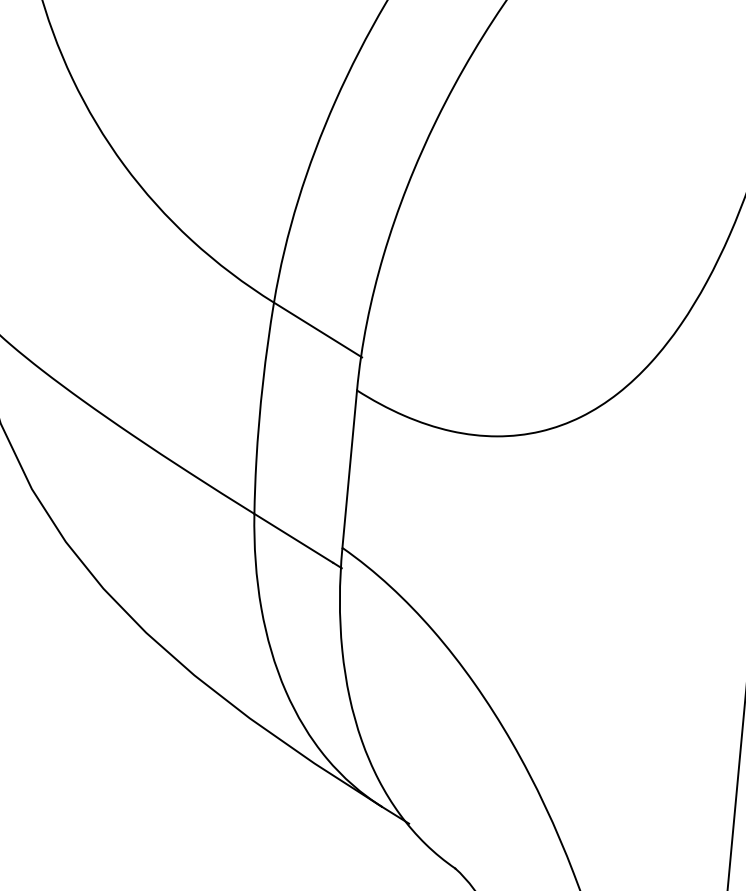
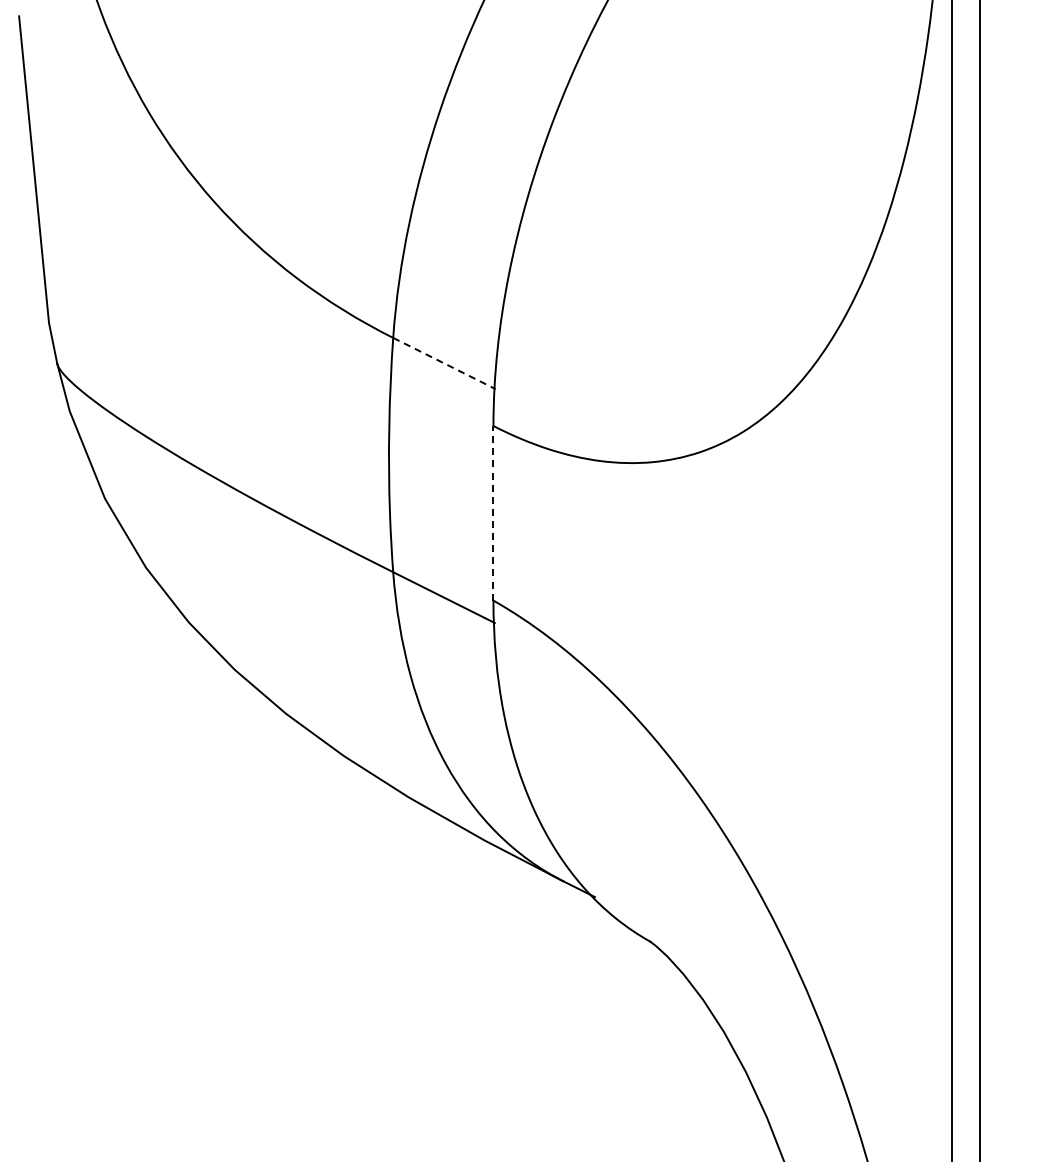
line: (318, 330) -> (444, 363), solid -> dashed
line: (349, 468) -> (493, 512), solid -> dashed

